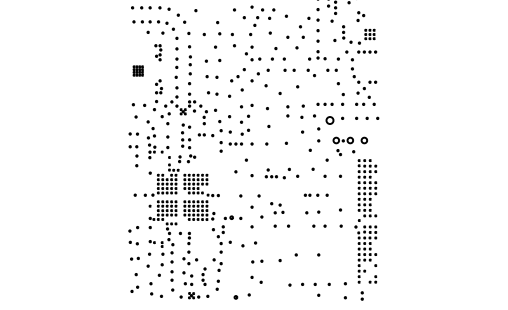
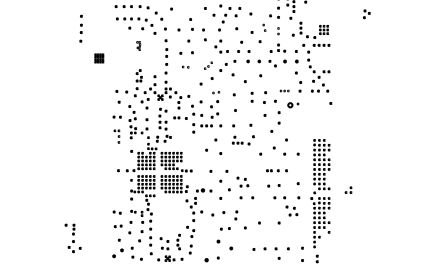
part: (360, 16) -> (366, 14), moved
part: (301, 31) -> (264, 27), size x0.6
part: (317, 35) -> (278, 30), size x0.6
part: (158, 52) -> (138, 45), size x0.6
part: (176, 62) -> (81, 28), moved
part: (289, 69) -> (253, 60), size x1.4
part: (331, 69) -> (290, 60), size x1.6
part: (137, 70) -> (98, 58), moved
part: (237, 75) -> (208, 65), size x0.6
part: (211, 76) -> (185, 66), size x0.6
part: (212, 93) -> (186, 81), removed
part: (324, 103) -> (284, 90), size x0.6
part: (246, 105) -> (215, 92), size x0.6
part: (361, 117) -> (316, 102), removed
part: (334, 120) -> (292, 105), size x0.7
part: (350, 146) -> (307, 128), removed
part: (133, 156) -> (116, 136), size x0.7
part: (277, 173) -> (243, 140), moved
part: (133, 229) -> (116, 200), removed
part: (333, 241) -> (292, 211), added
part: (269, 245) -> (236, 214), added
part: (188, 248) -> (73, 238), moved
part: (256, 279) -> (224, 244), size x1.6
part: (372, 279) -> (348, 190), moved
part: (134, 288) -> (117, 252), size x1.6

